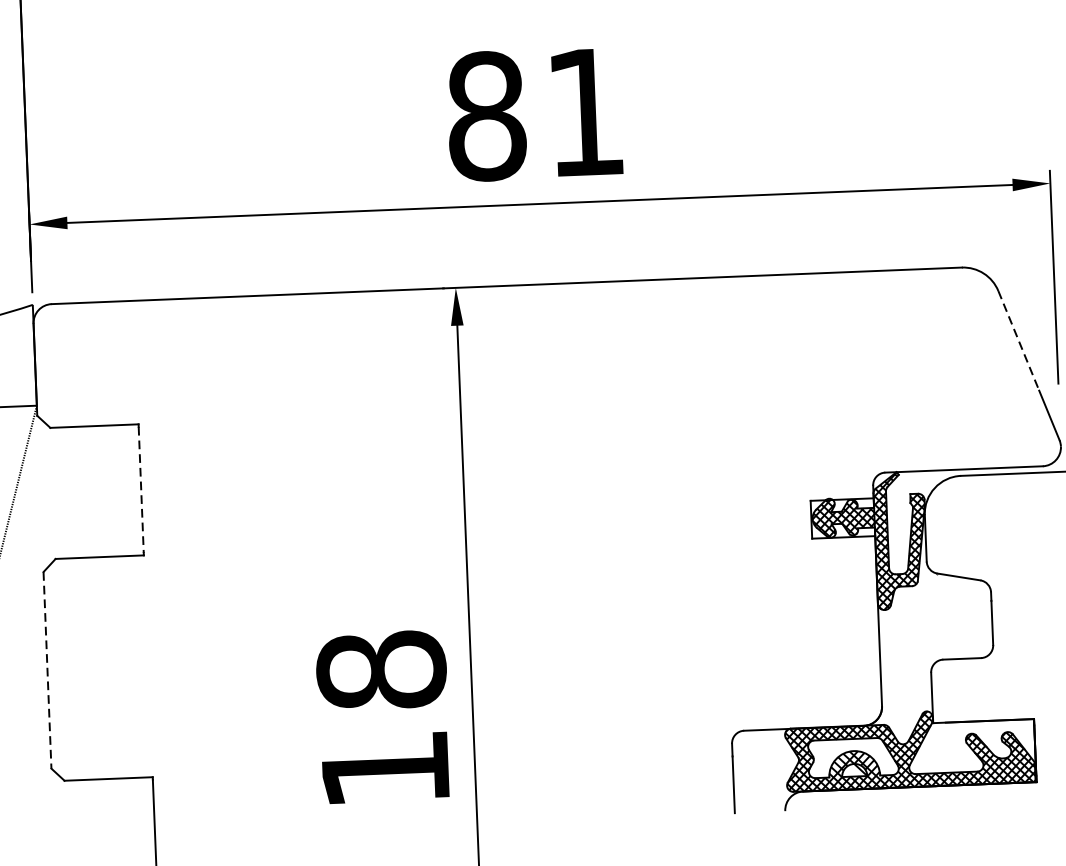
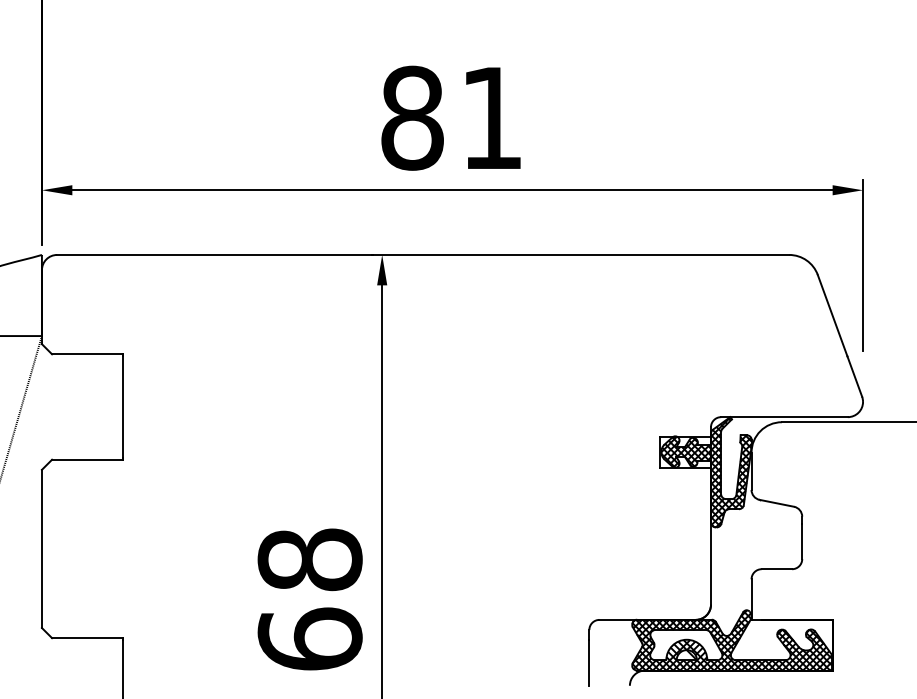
line: (1018, 341) -> (832, 316), dashed -> solid
line: (141, 490) -> (123, 407), dashed -> solid
line: (46, 671) -> (41, 549), dashed -> solid
text: (384, 768) -> (309, 638), 18 -> 68

